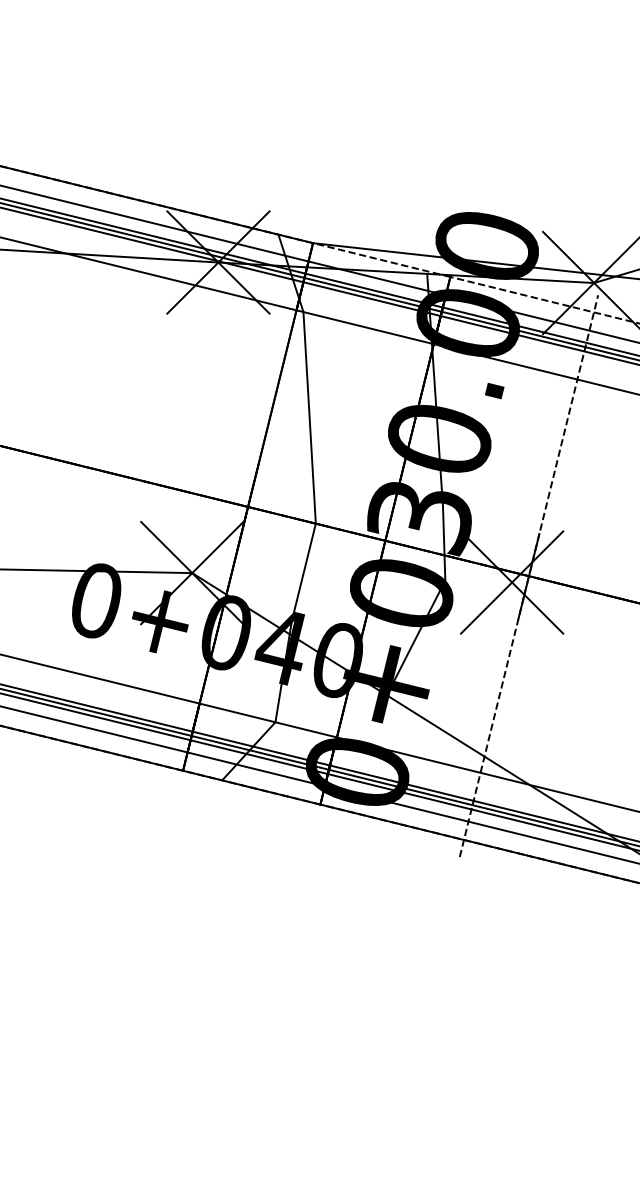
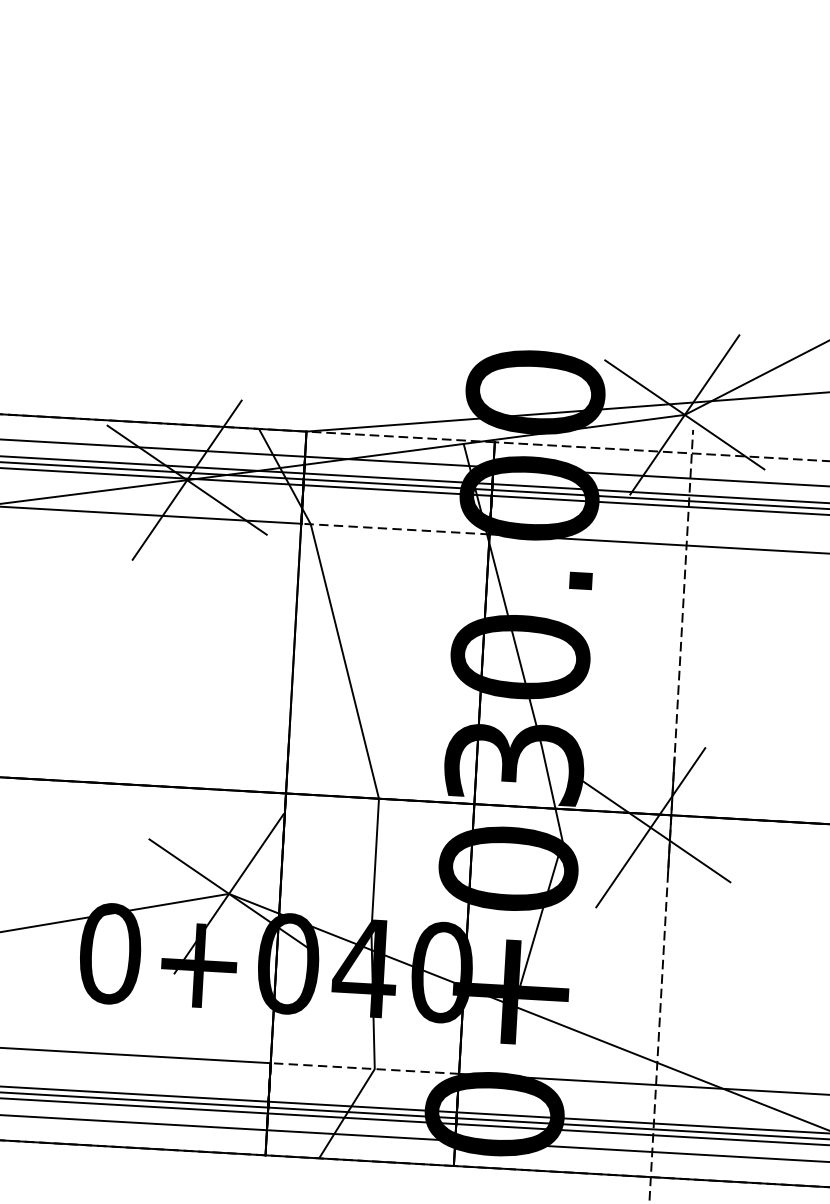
line: (365, 327) -> (395, 529), solid -> dashed
line: (268, 720) -> (365, 1068), solid -> dashed

